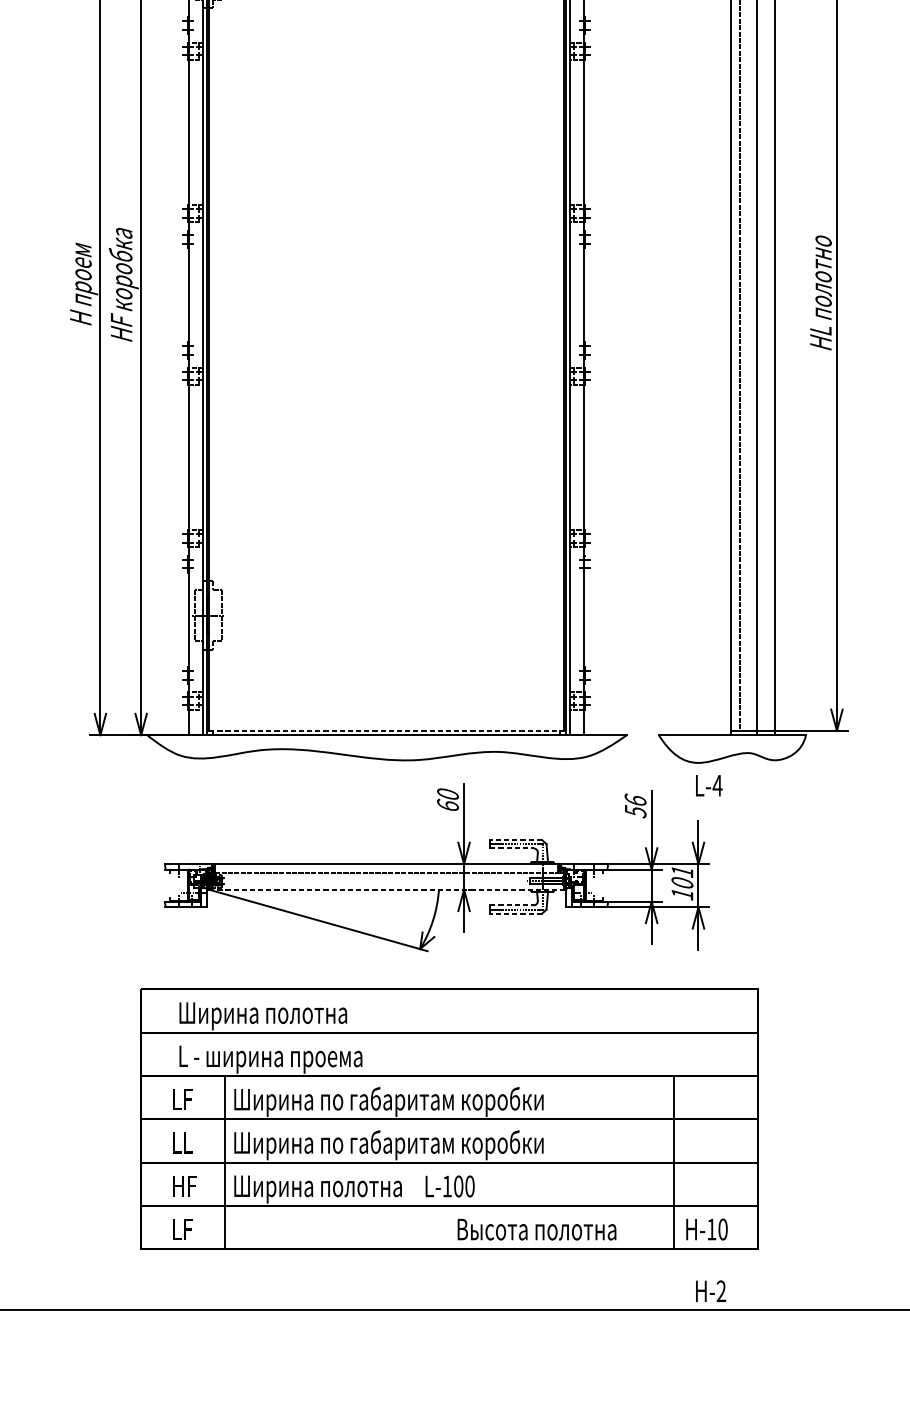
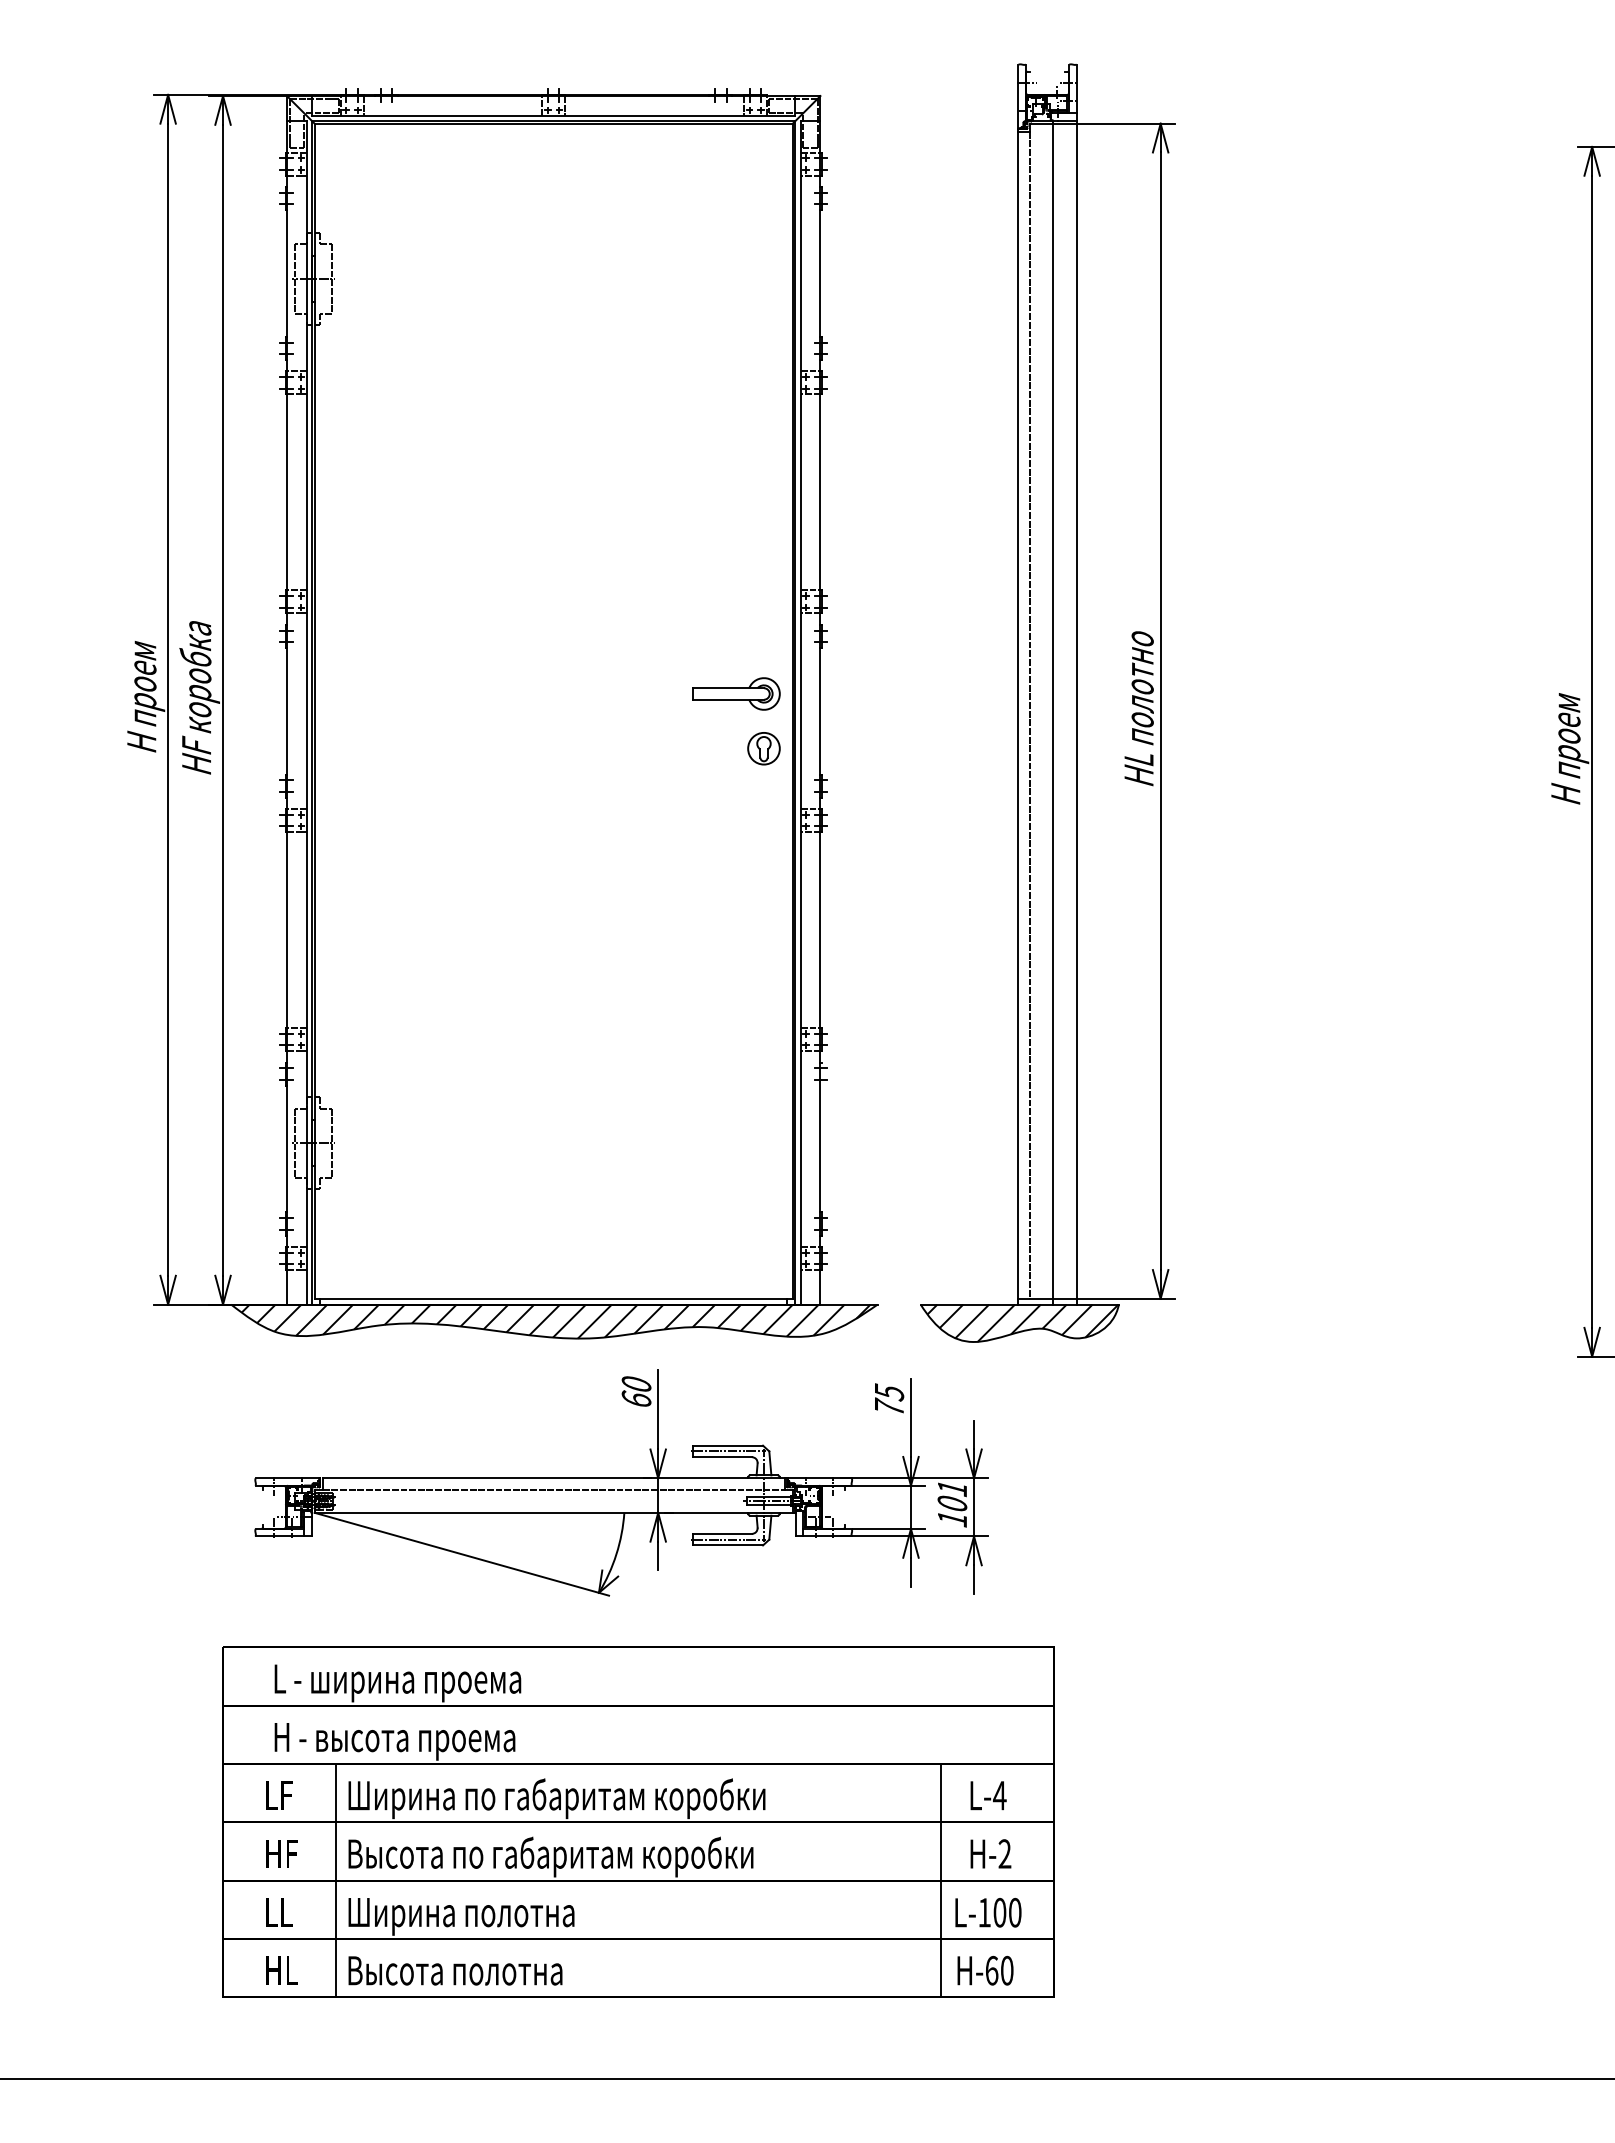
part: (522, 281) -> (736, 693), added
part: (542, 322) -> (763, 748), added
line: (387, 730) -> (554, 1298), dashed -> solid
hatch: (387, 747) -> (555, 1321), added
hatch: (734, 748) -> (1022, 1322), added
text: (709, 785) -> (988, 1795), moved
text: (635, 806) -> (889, 1400), 56 -> 75
line: (516, 839) -> (728, 1445), dashed -> solid
line: (511, 848) -> (722, 1457), dashed -> solid
line: (387, 889) -> (554, 1512), dashed -> solid
line: (511, 905) -> (722, 1533), dashed -> solid
line: (516, 913) -> (728, 1545), dashed -> solid
text: (274, 1016) -> (402, 1683), Ширина полотна -> L - ширина проема
text: (272, 1059) -> (399, 1741), L - ширина проема -> H - высота проема
text: (186, 1142) -> (283, 1853), LL -> HF
text: (390, 1144) -> (558, 1856), Ширина по габаритам коробки -> Высота по габаритам коробки
text: (186, 1186) -> (283, 1912), HF -> LL
text: (450, 1186) -> (988, 1912), moved
text: (186, 1229) -> (283, 1970), LF -> HL
text: (537, 1229) -> (455, 1970), moved
text: (712, 1229) -> (992, 1970), H-10 -> H-60
text: (710, 1290) -> (990, 1853), moved

